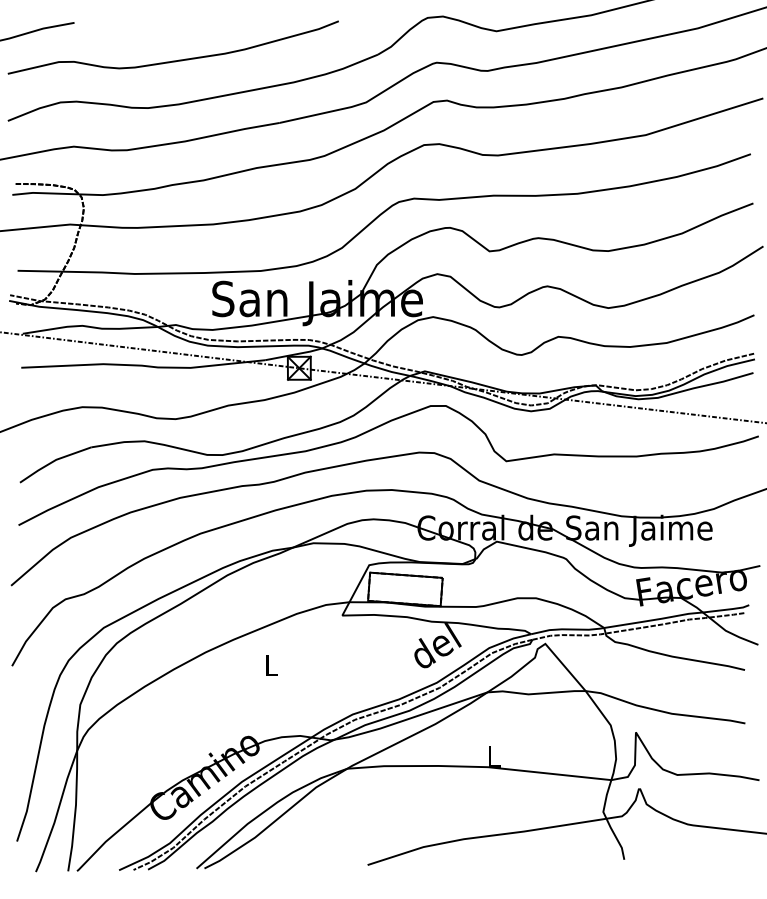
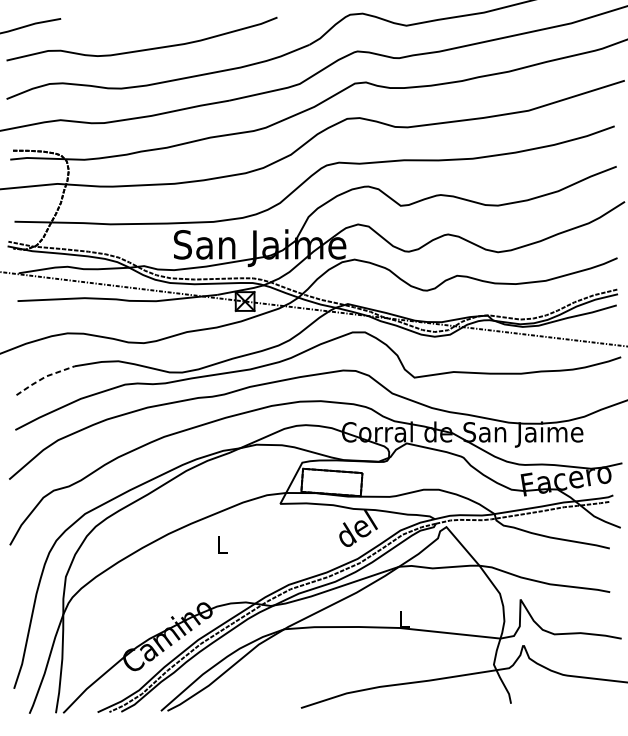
line: (53, 461) -> (43, 377), solid -> dashed

